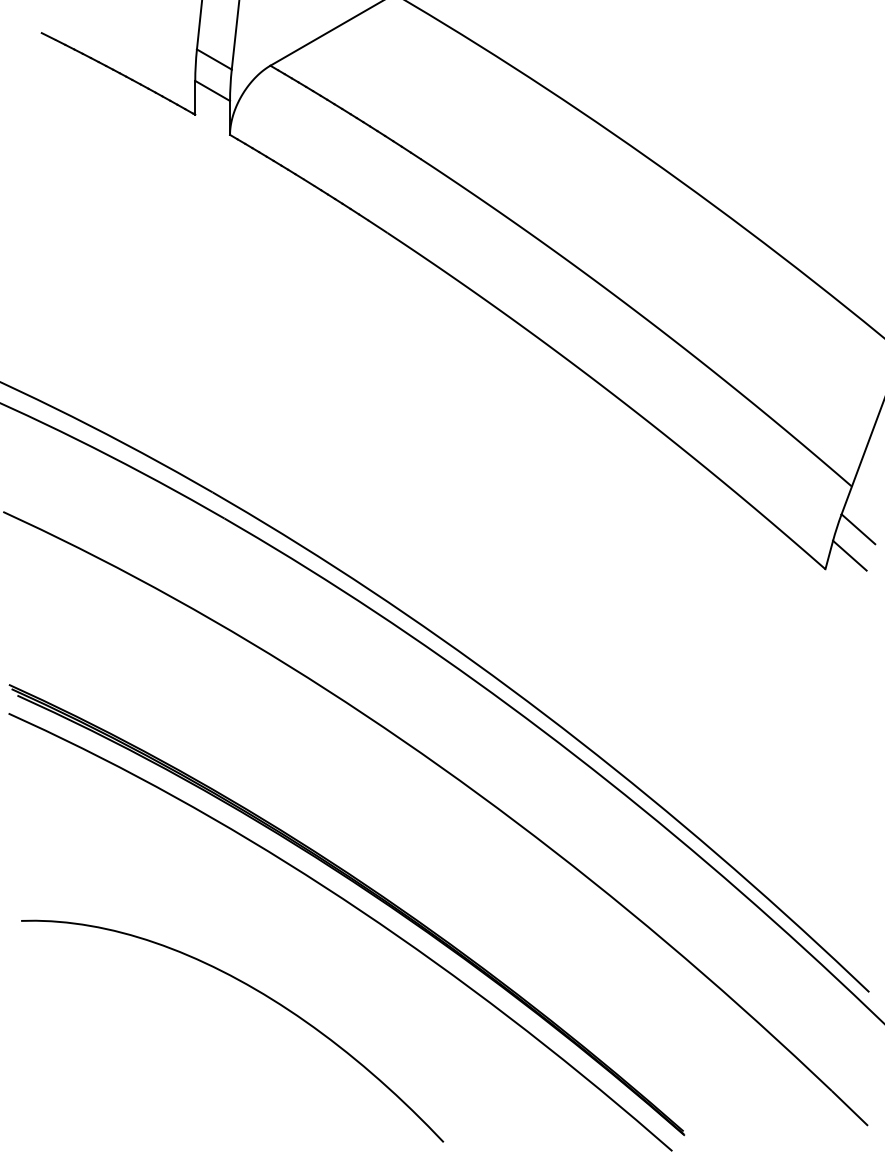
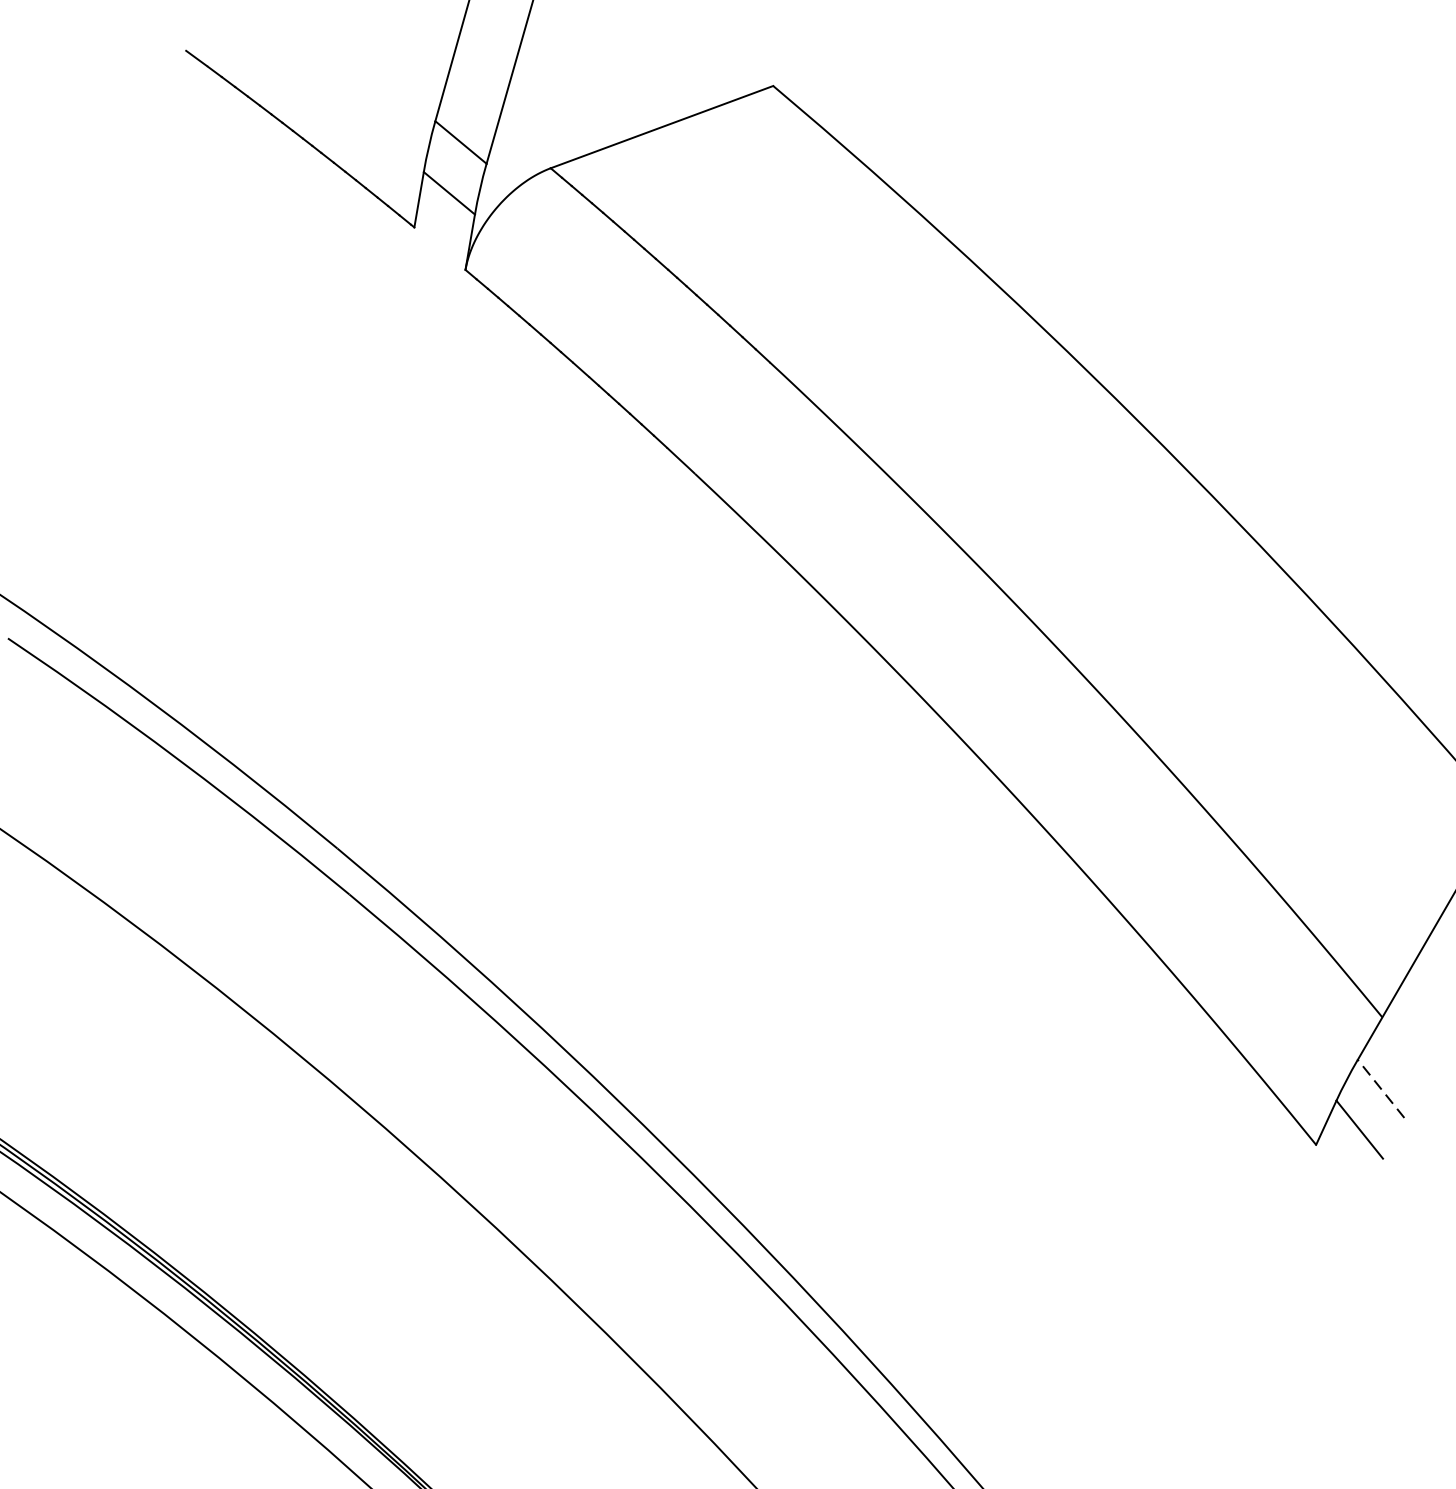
line: (858, 528) -> (1381, 1087), solid -> dashed

